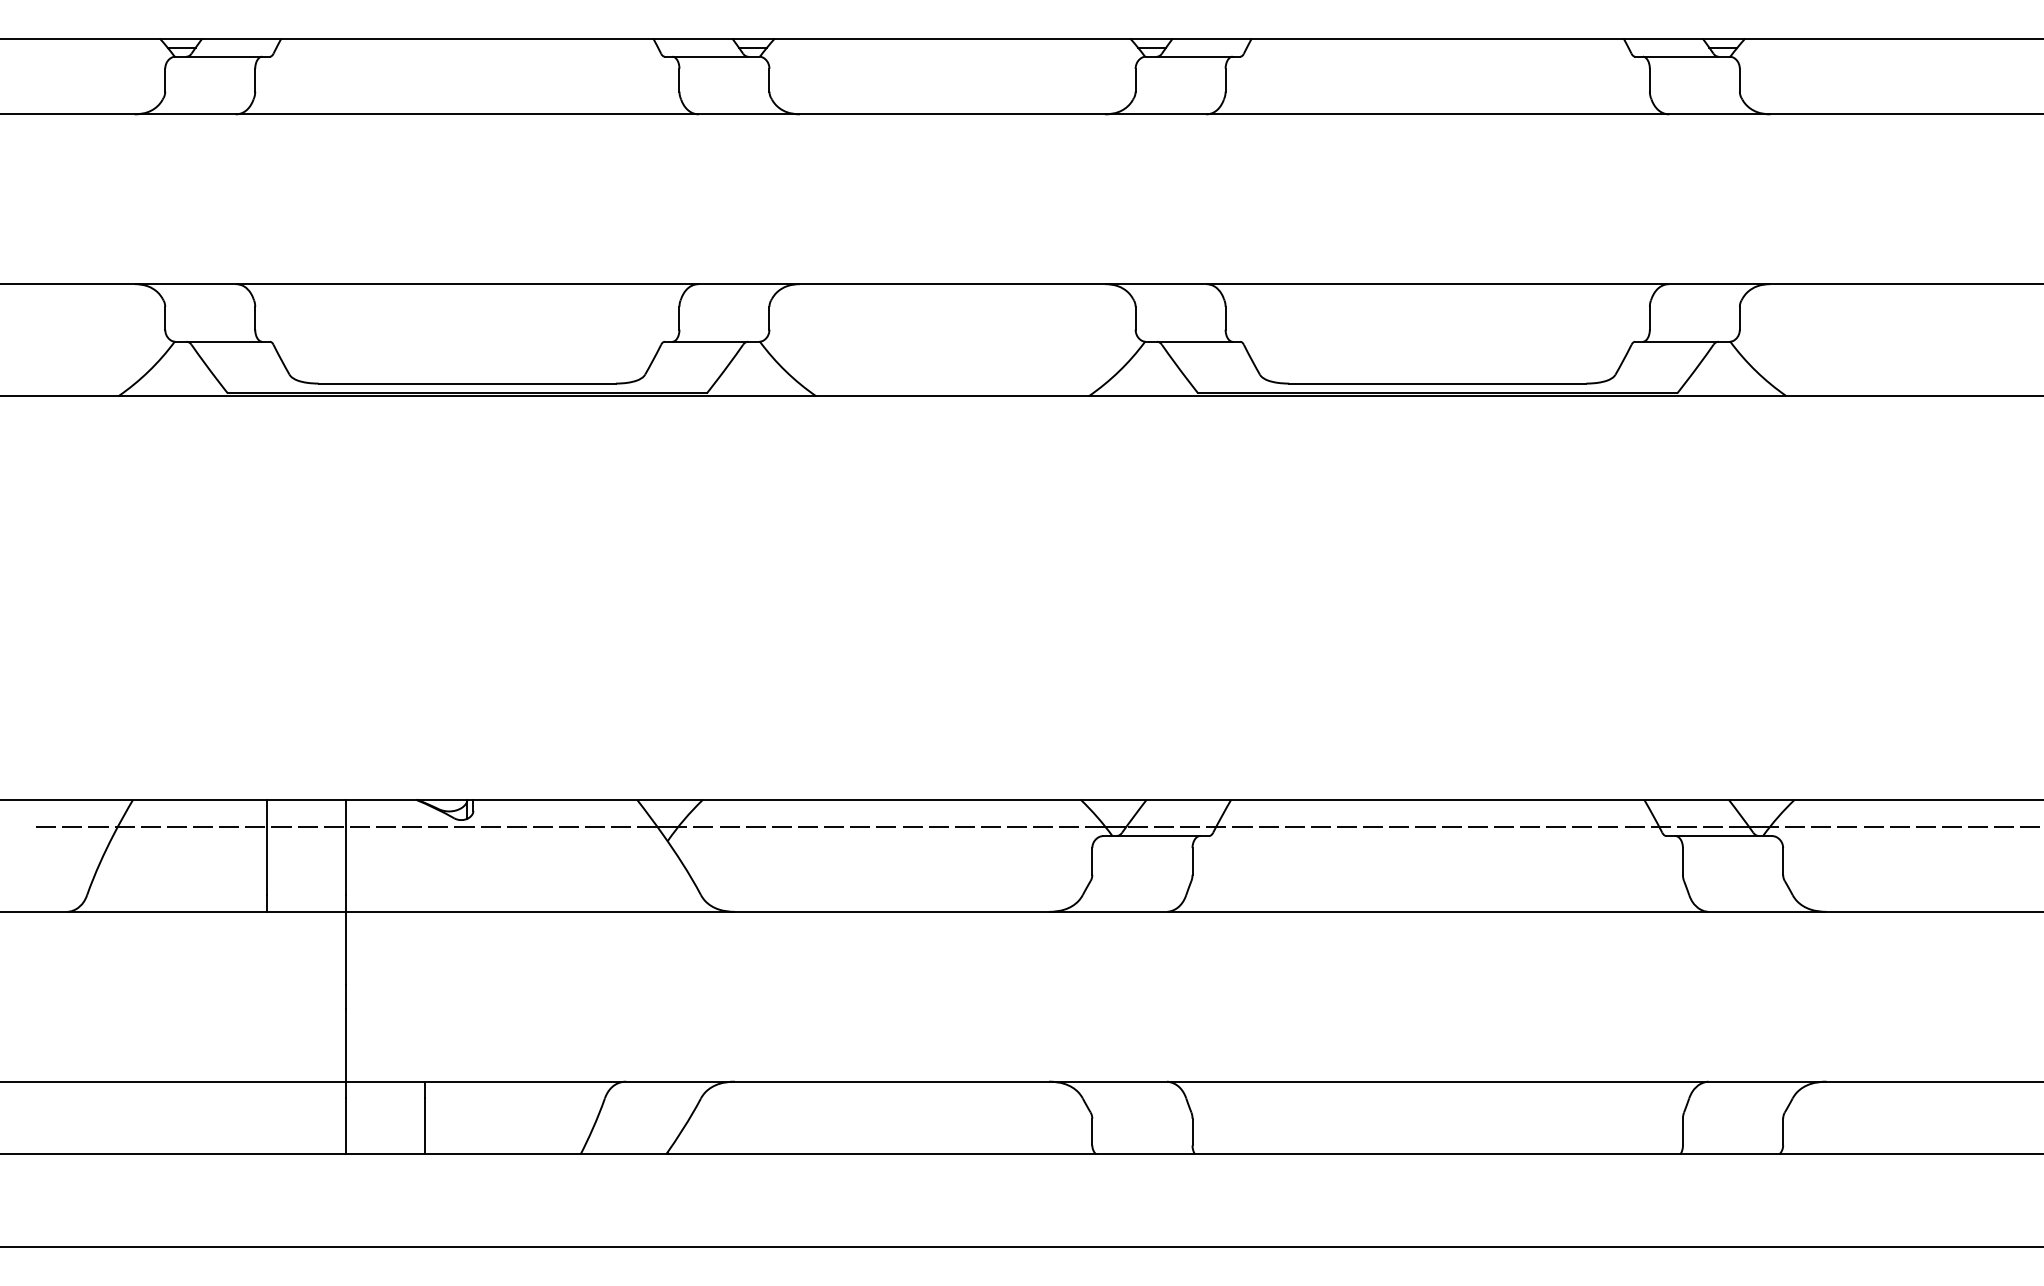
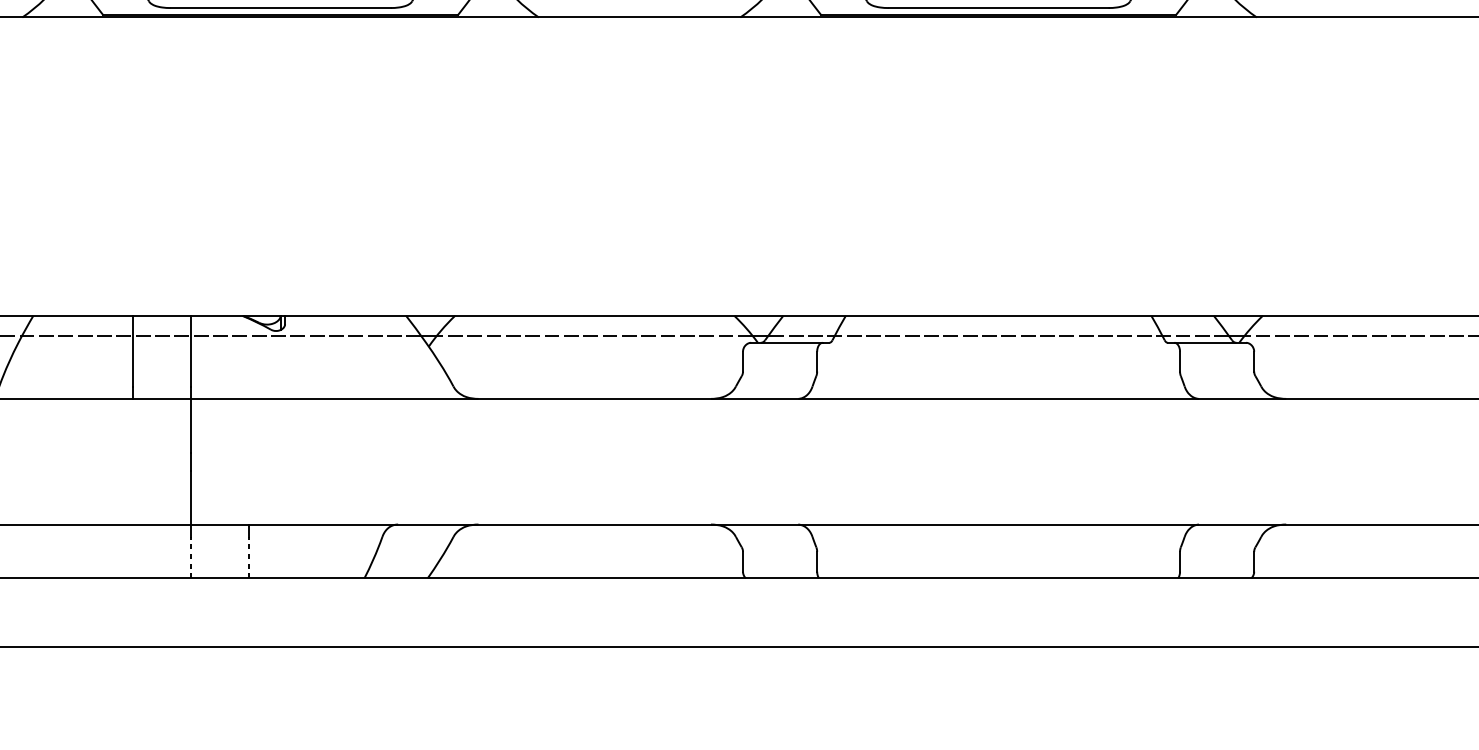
line: (346, 1125) -> (191, 556), solid -> dashed
line: (424, 1125) -> (248, 556), solid -> dashed

